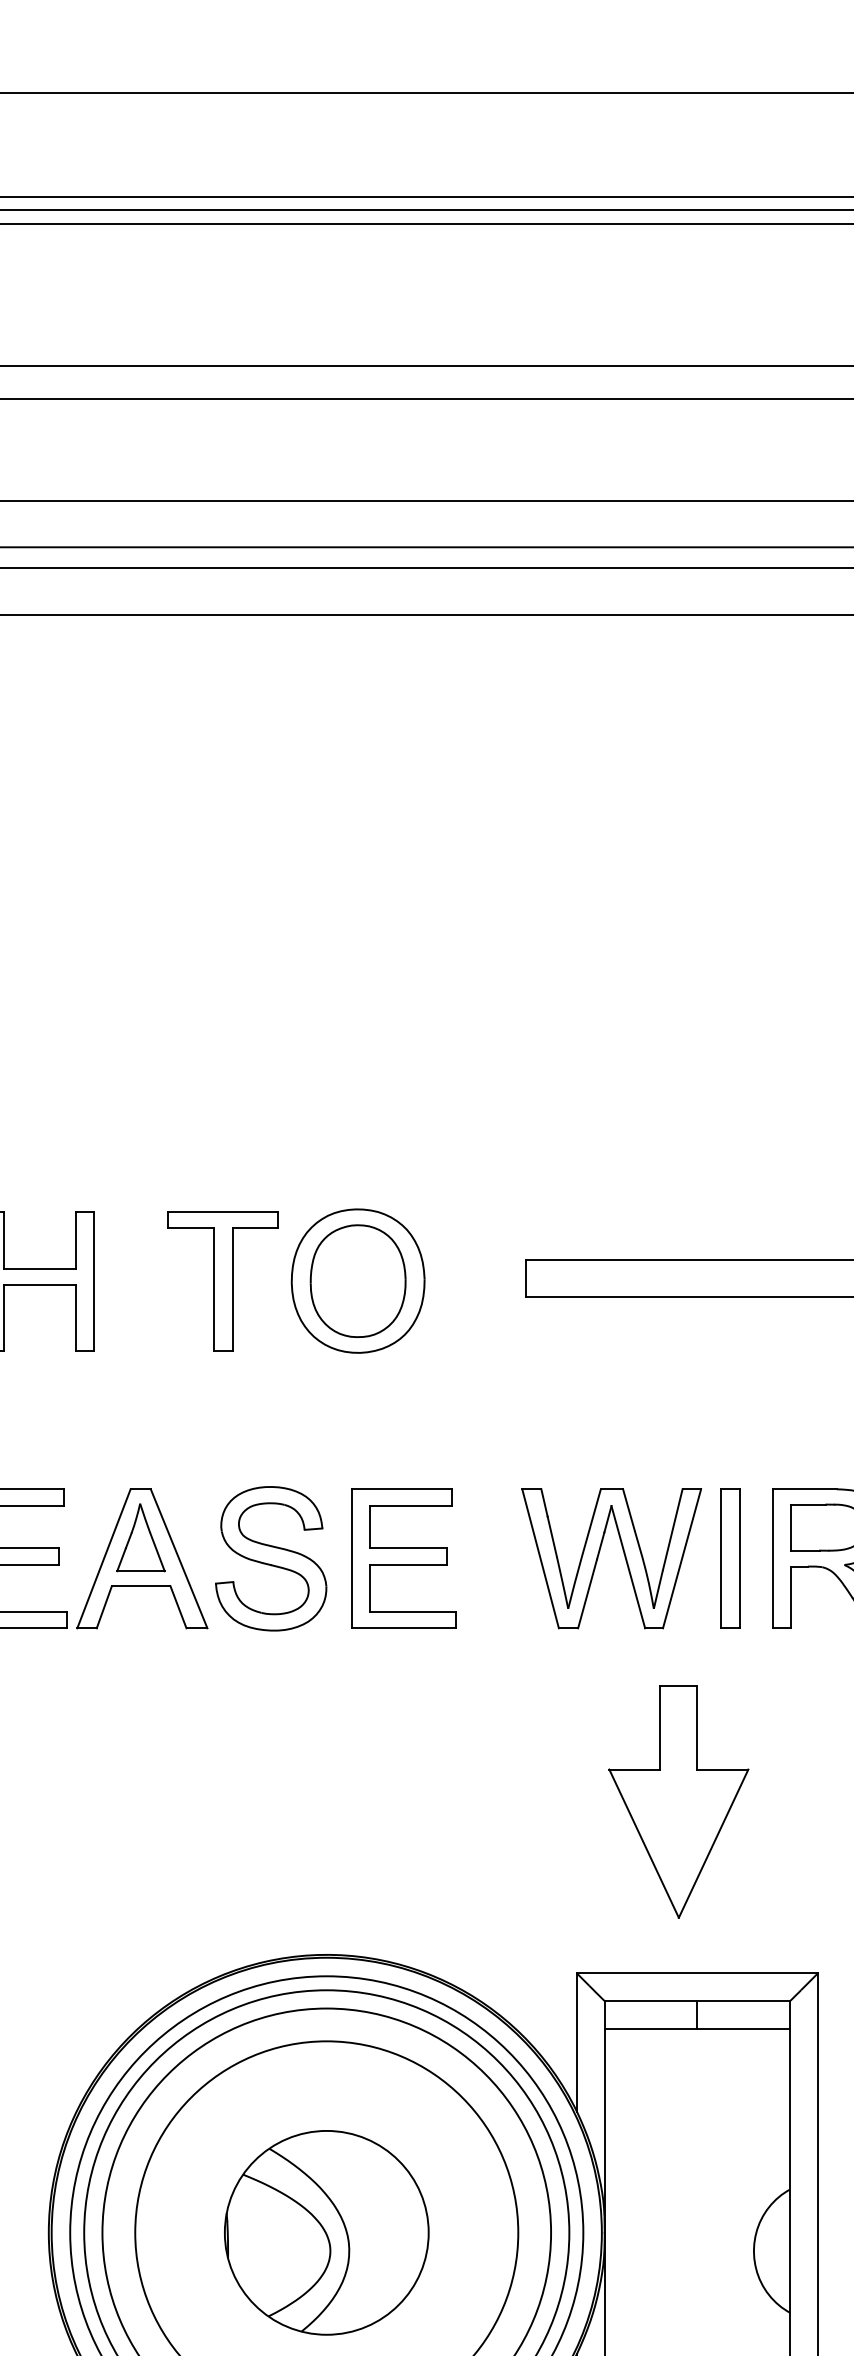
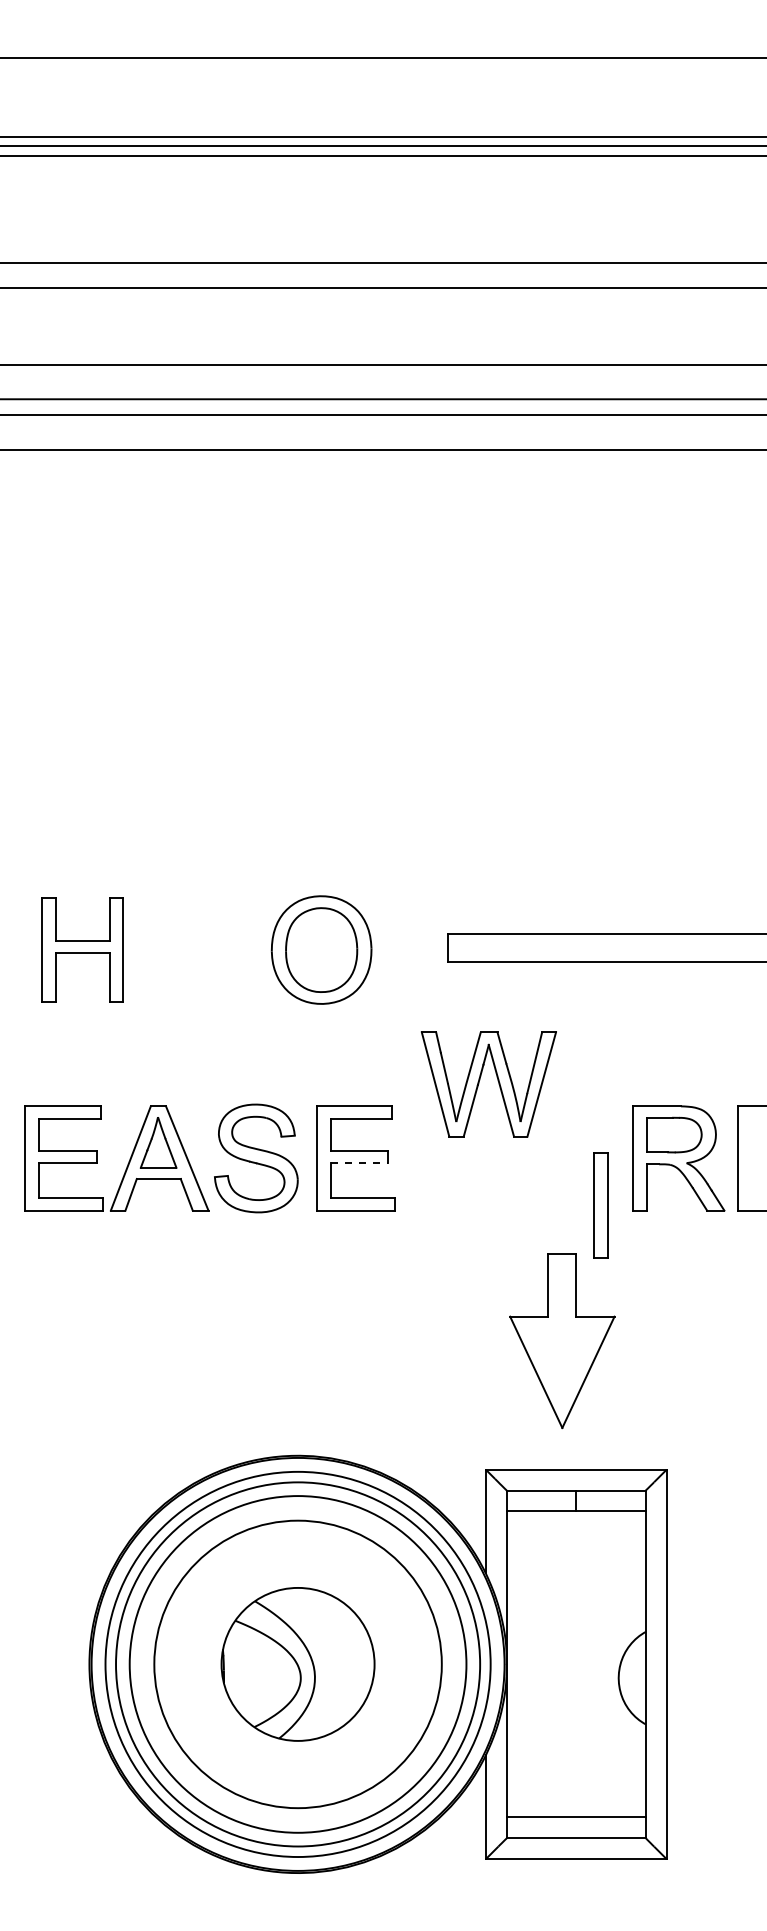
part: (223, 1280) -> (220, 949), removed
part: (600, 1553) -> (480, 1080), moved
part: (729, 1558) -> (600, 1205), moved
line: (408, 1564) -> (359, 1162), solid -> dashed

